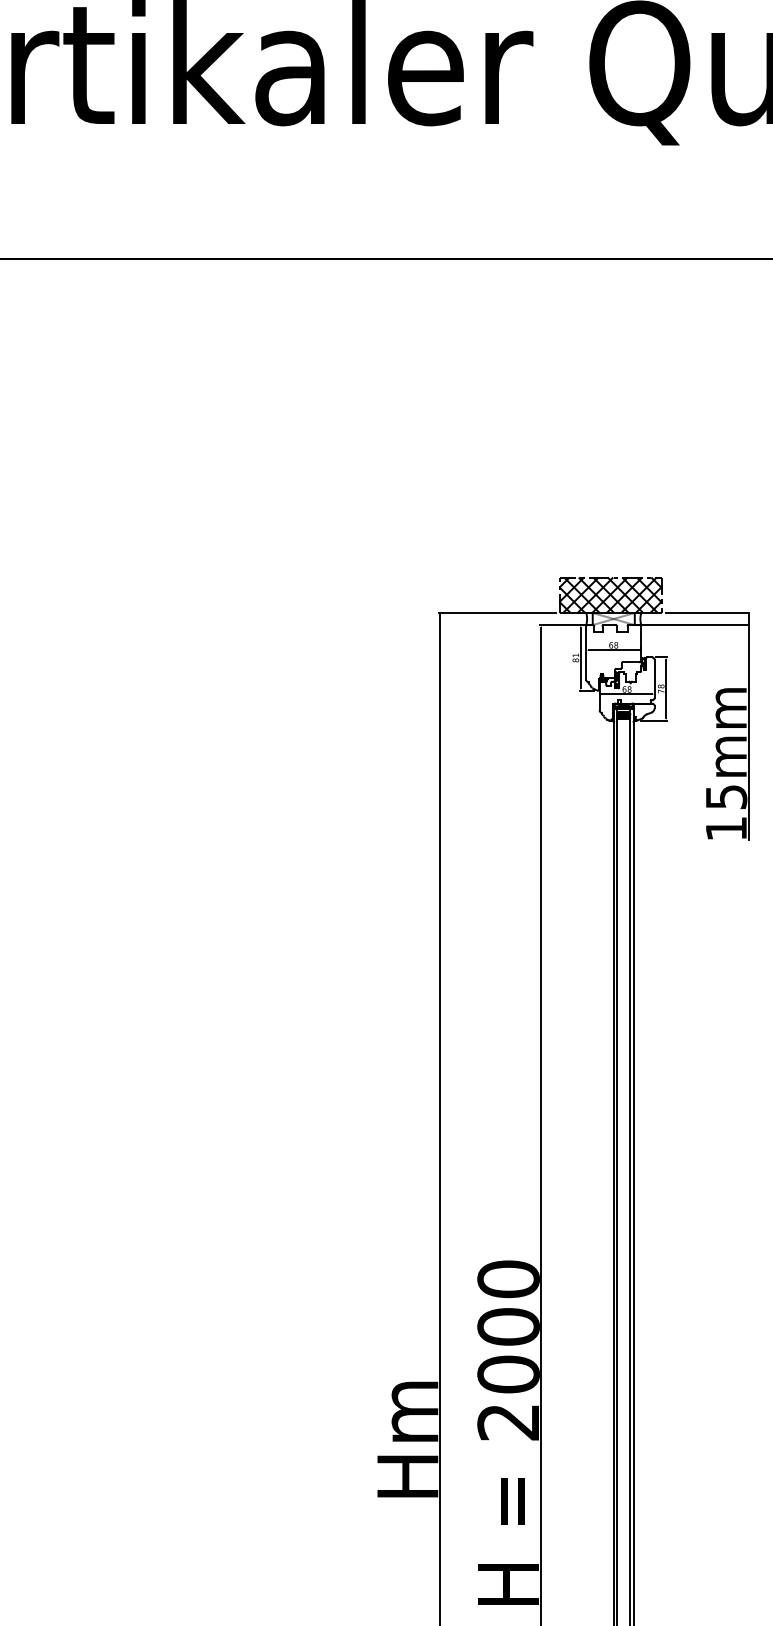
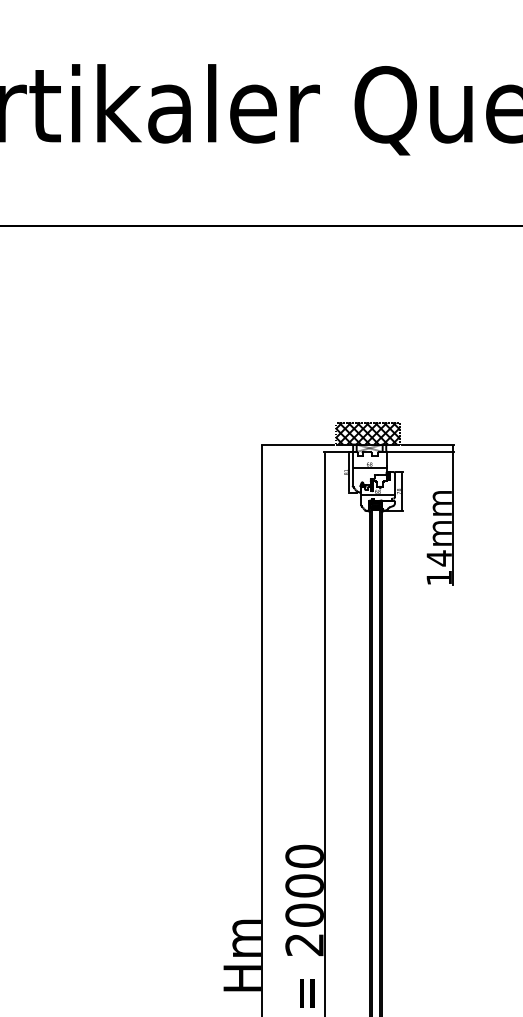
text: (725, 797) -> (438, 558), 15mm -> 14mm

